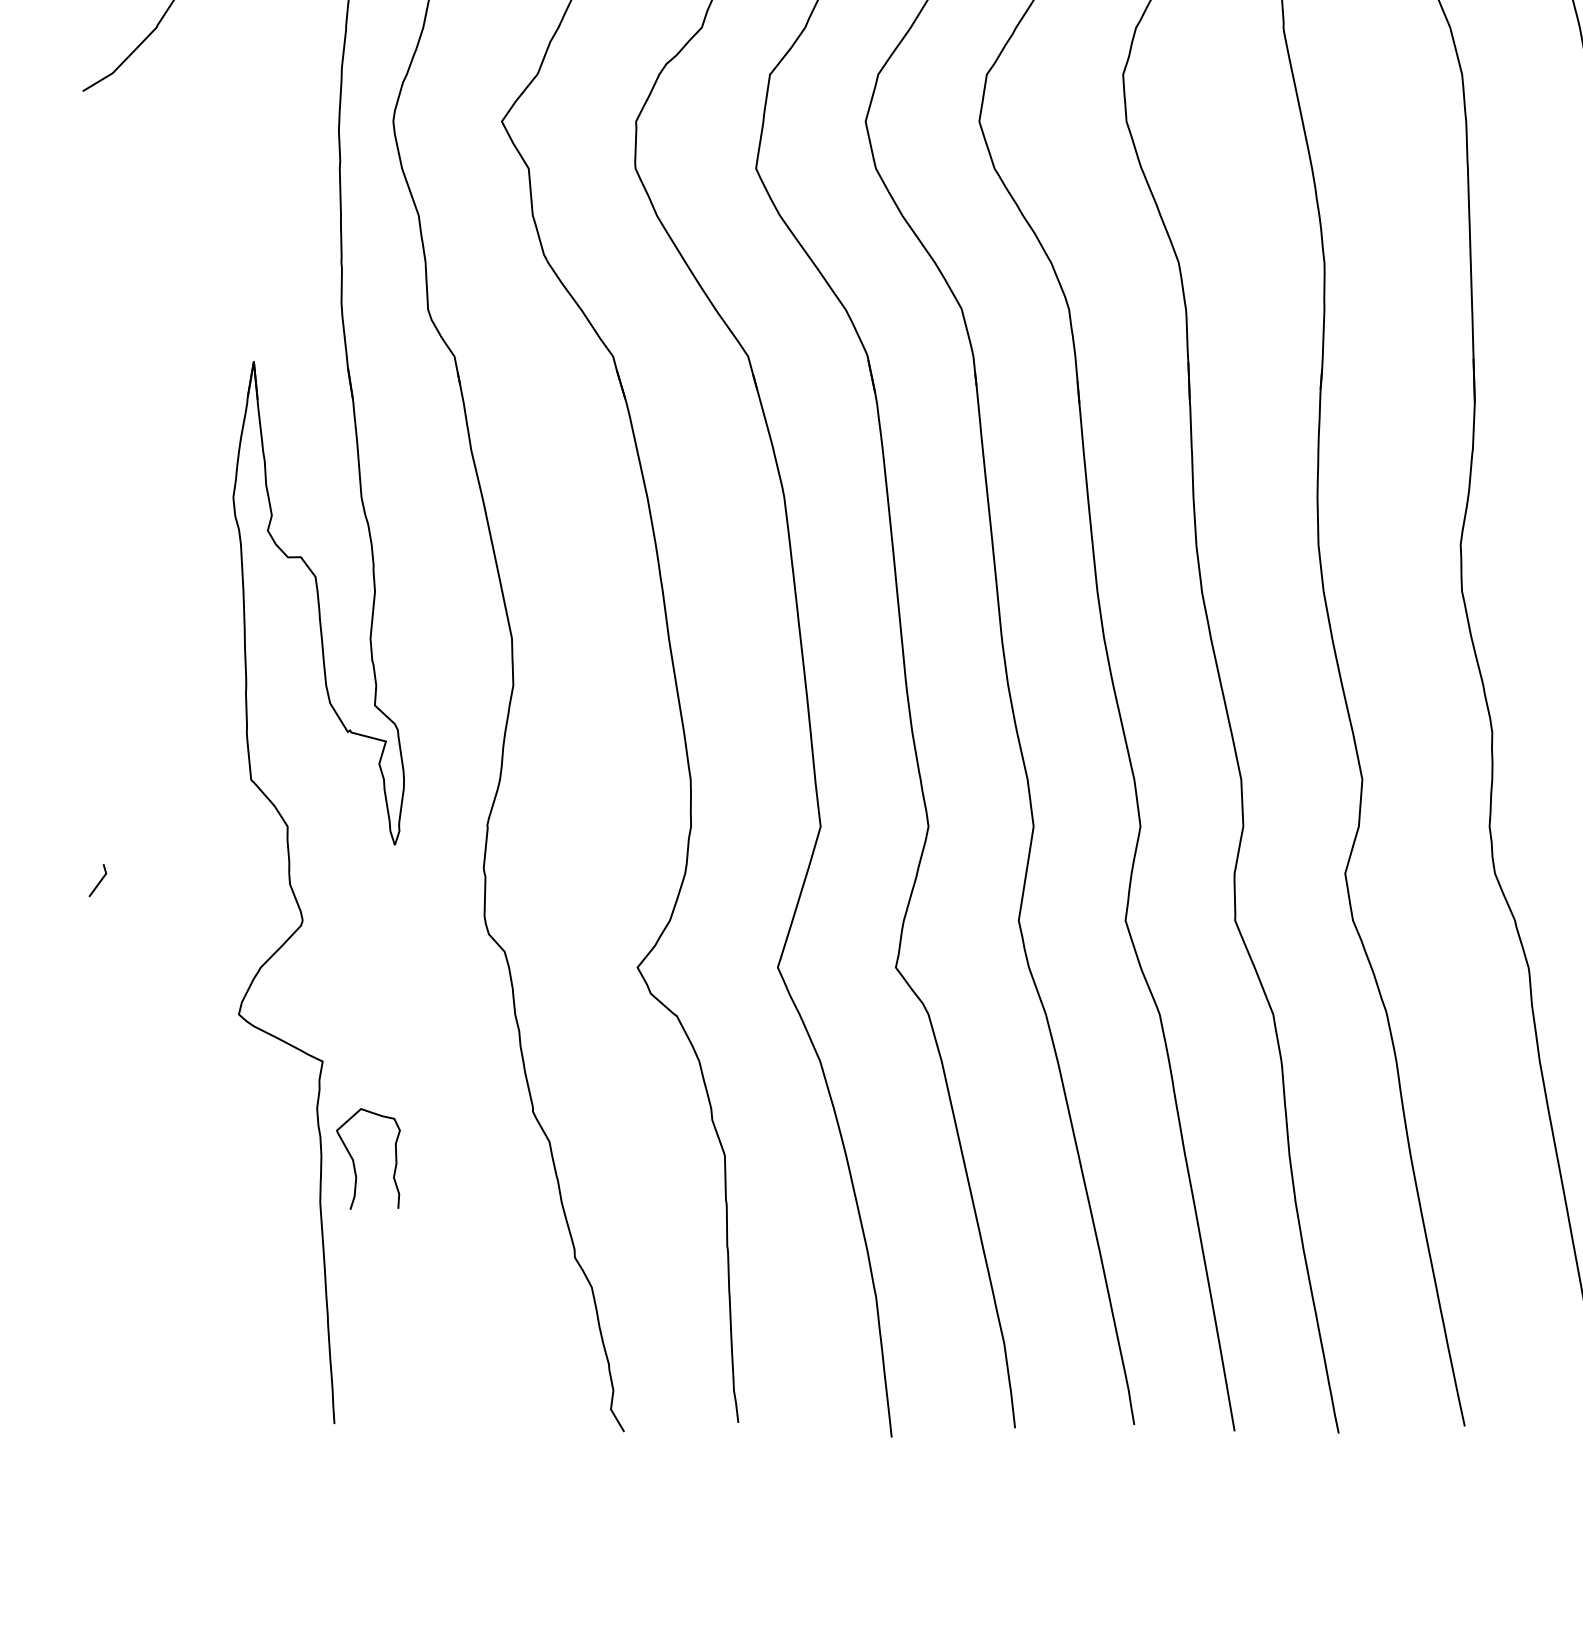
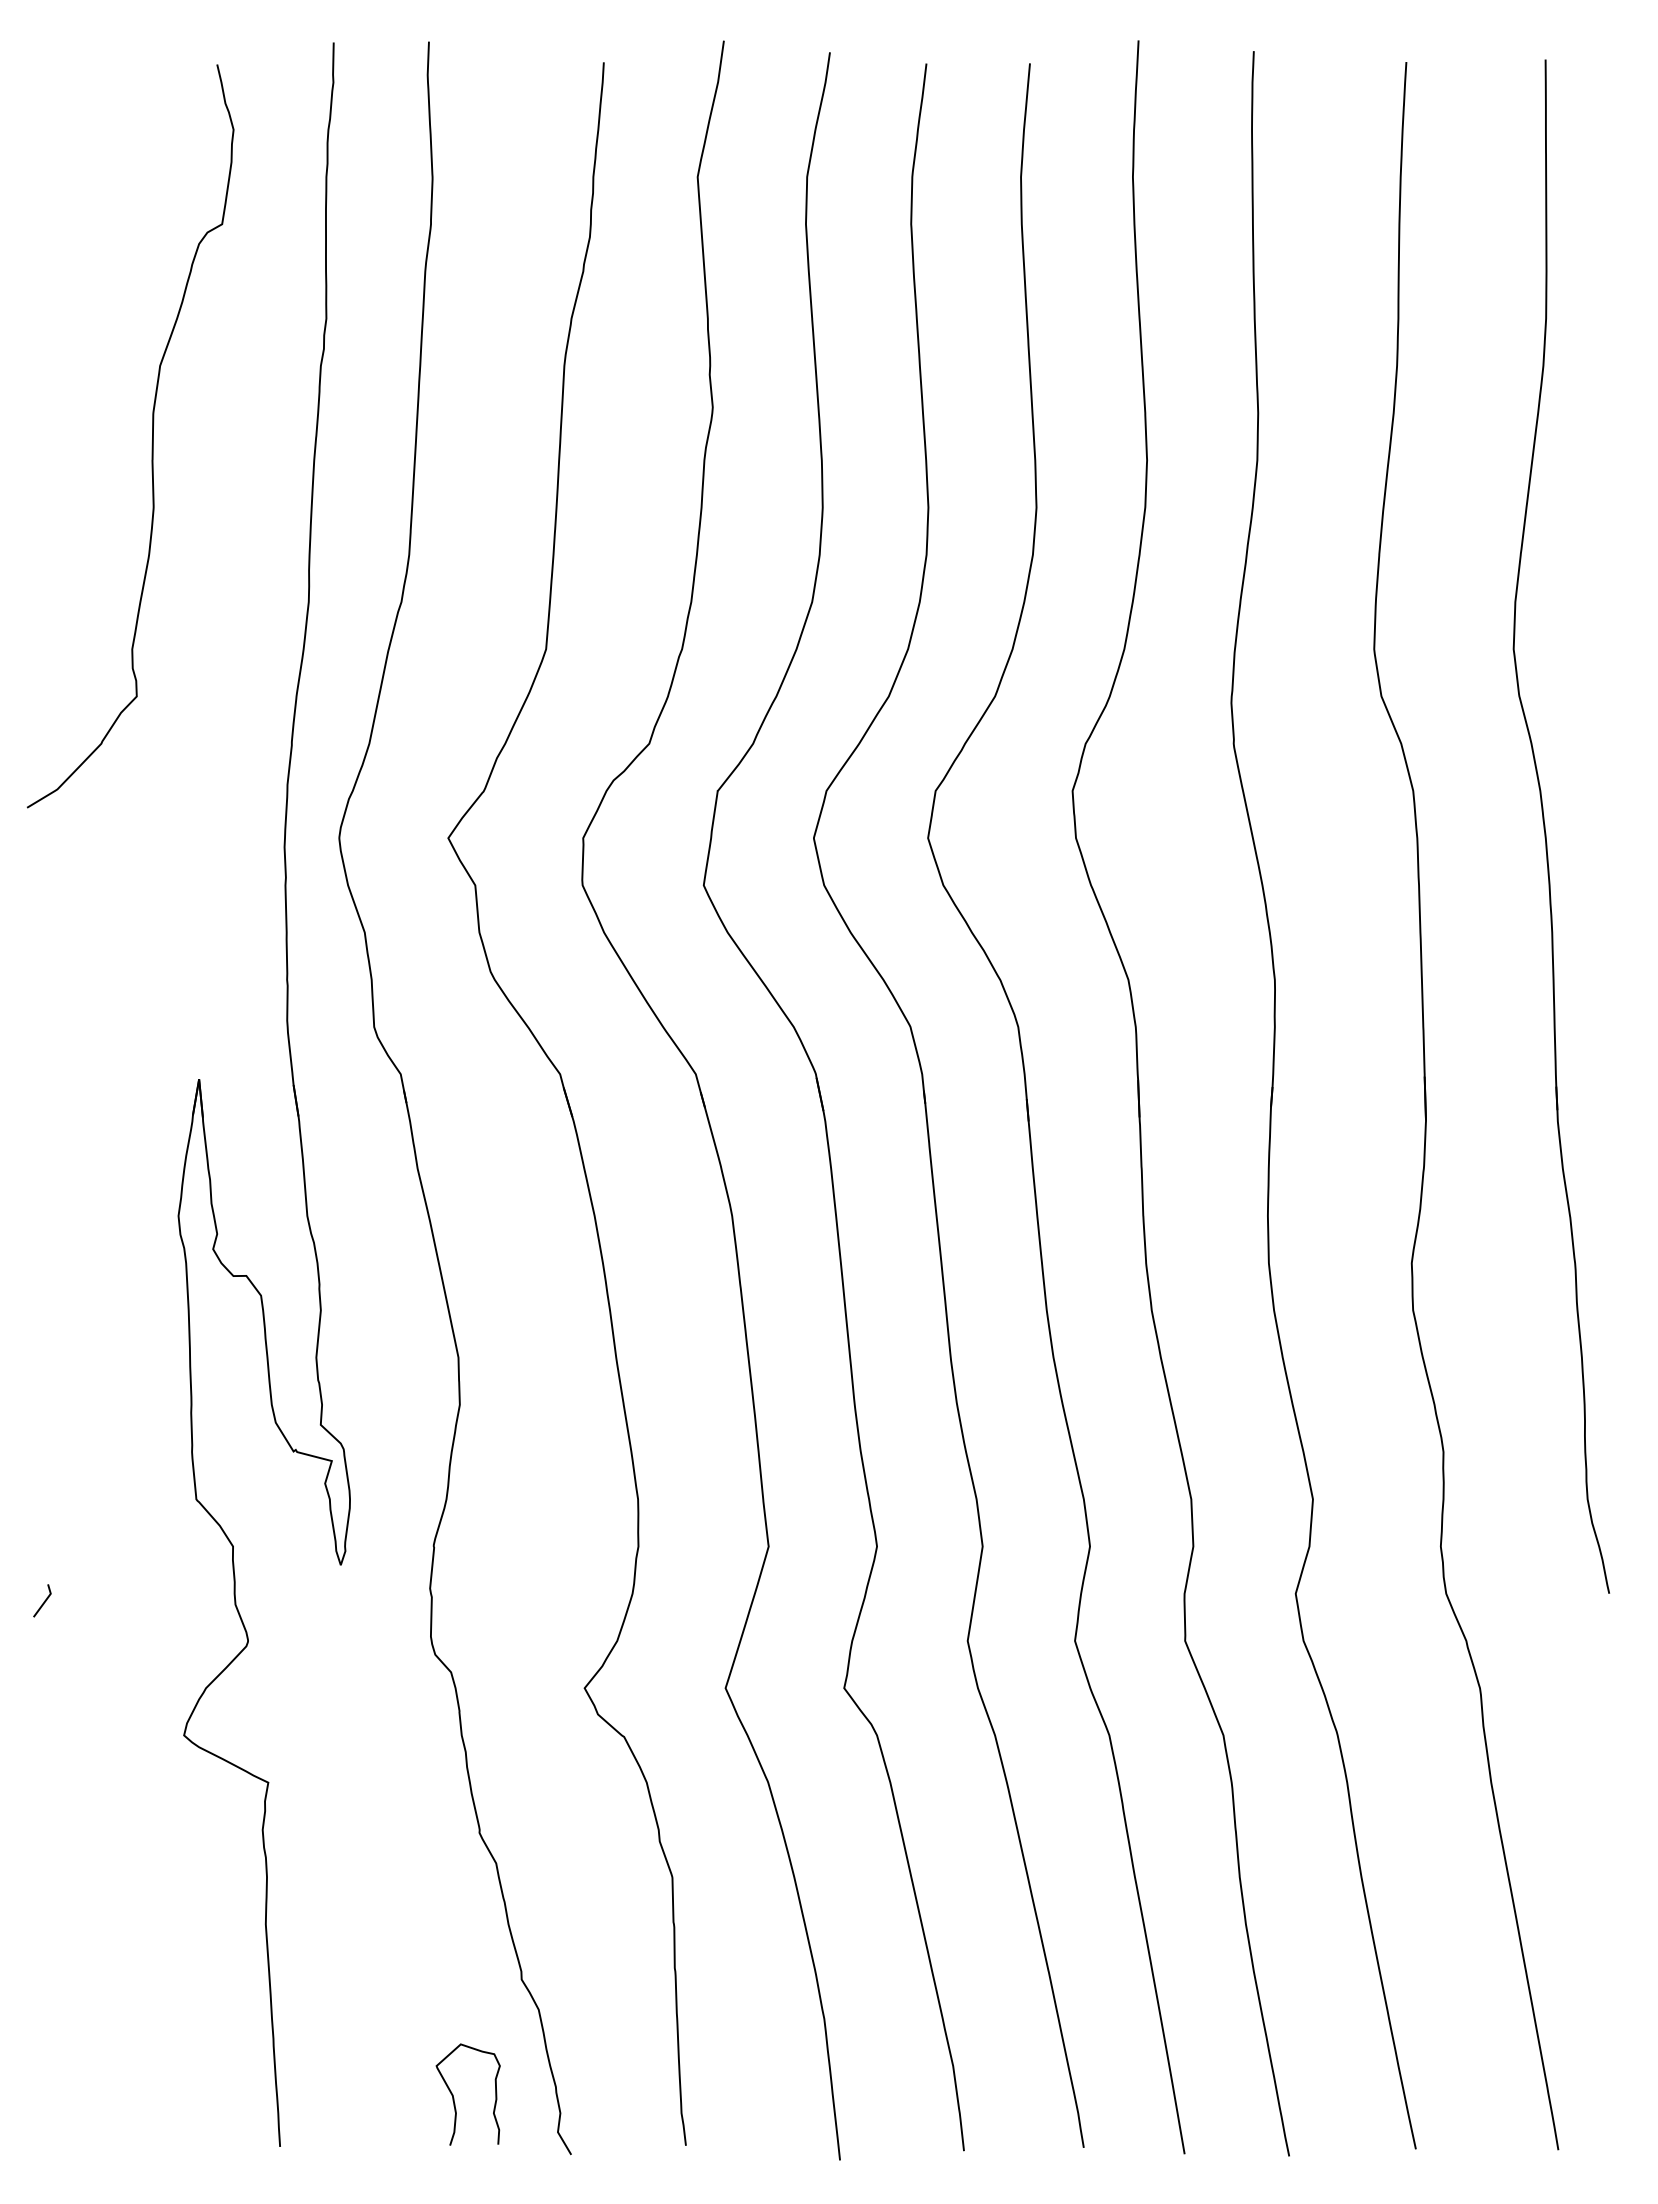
curve: (354, 1162) -> (454, 2098), moved

